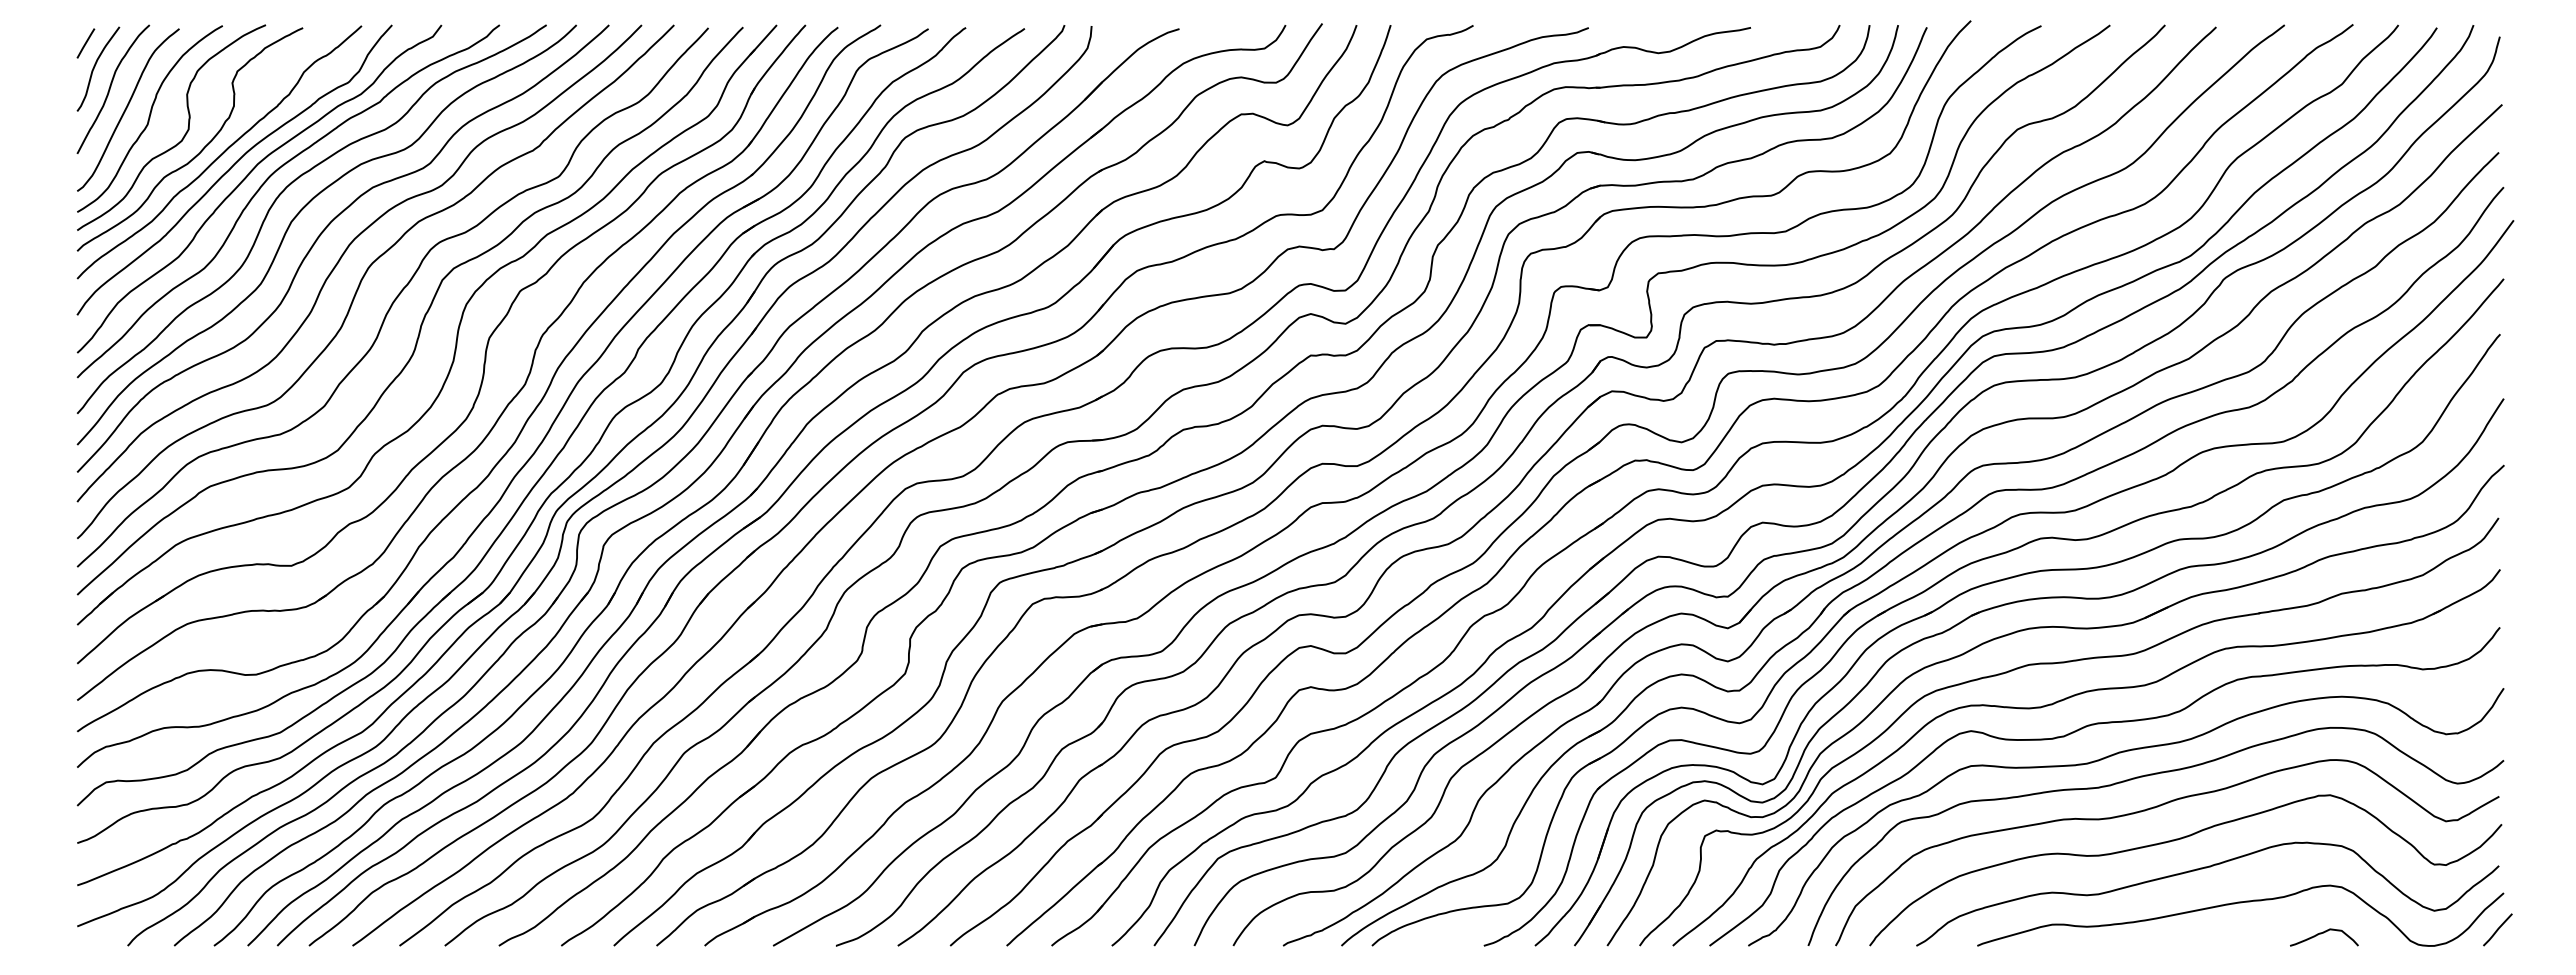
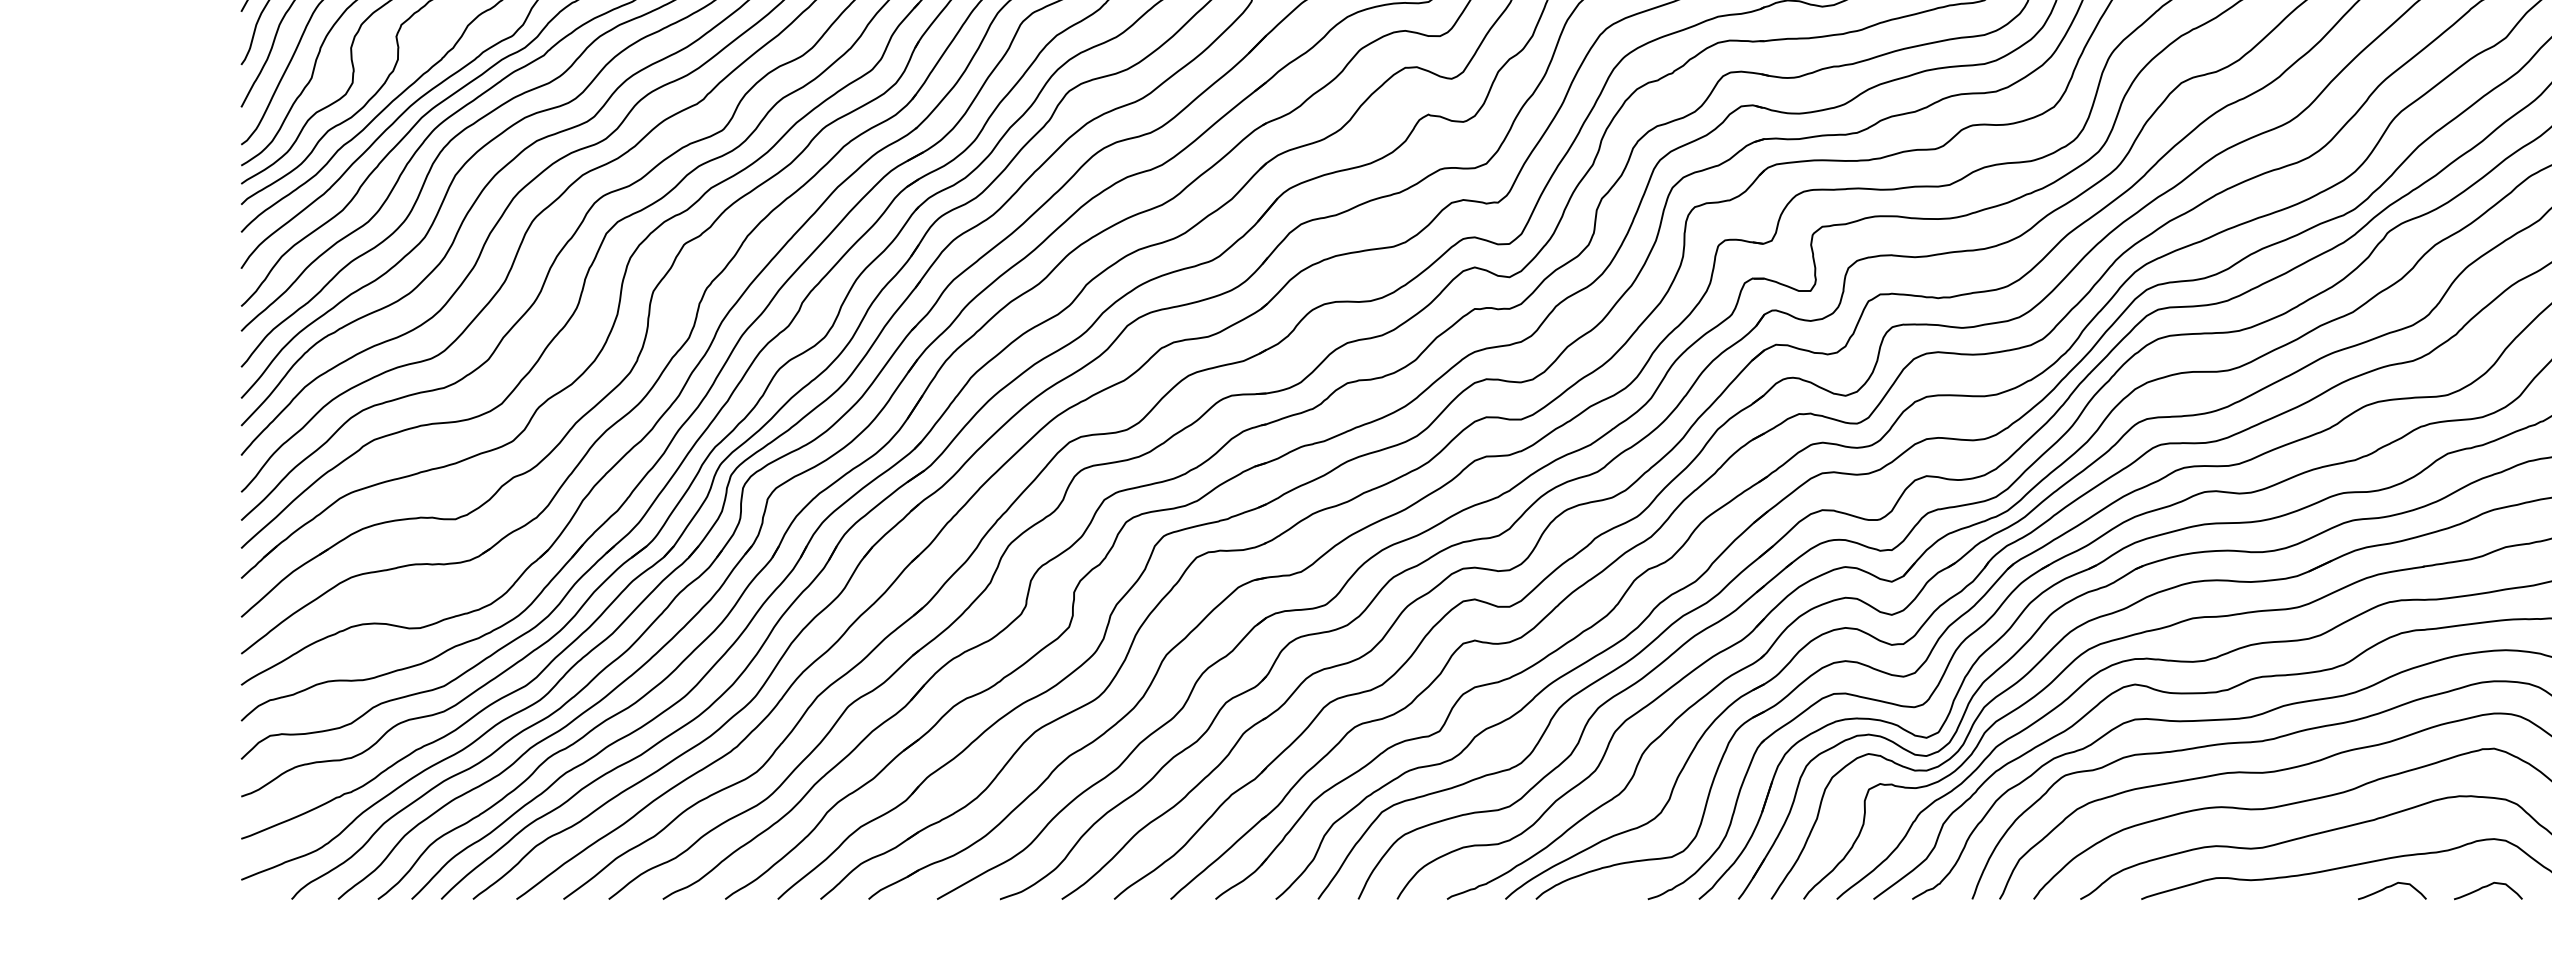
curve: (2227, 933) -> (2391, 886), added

